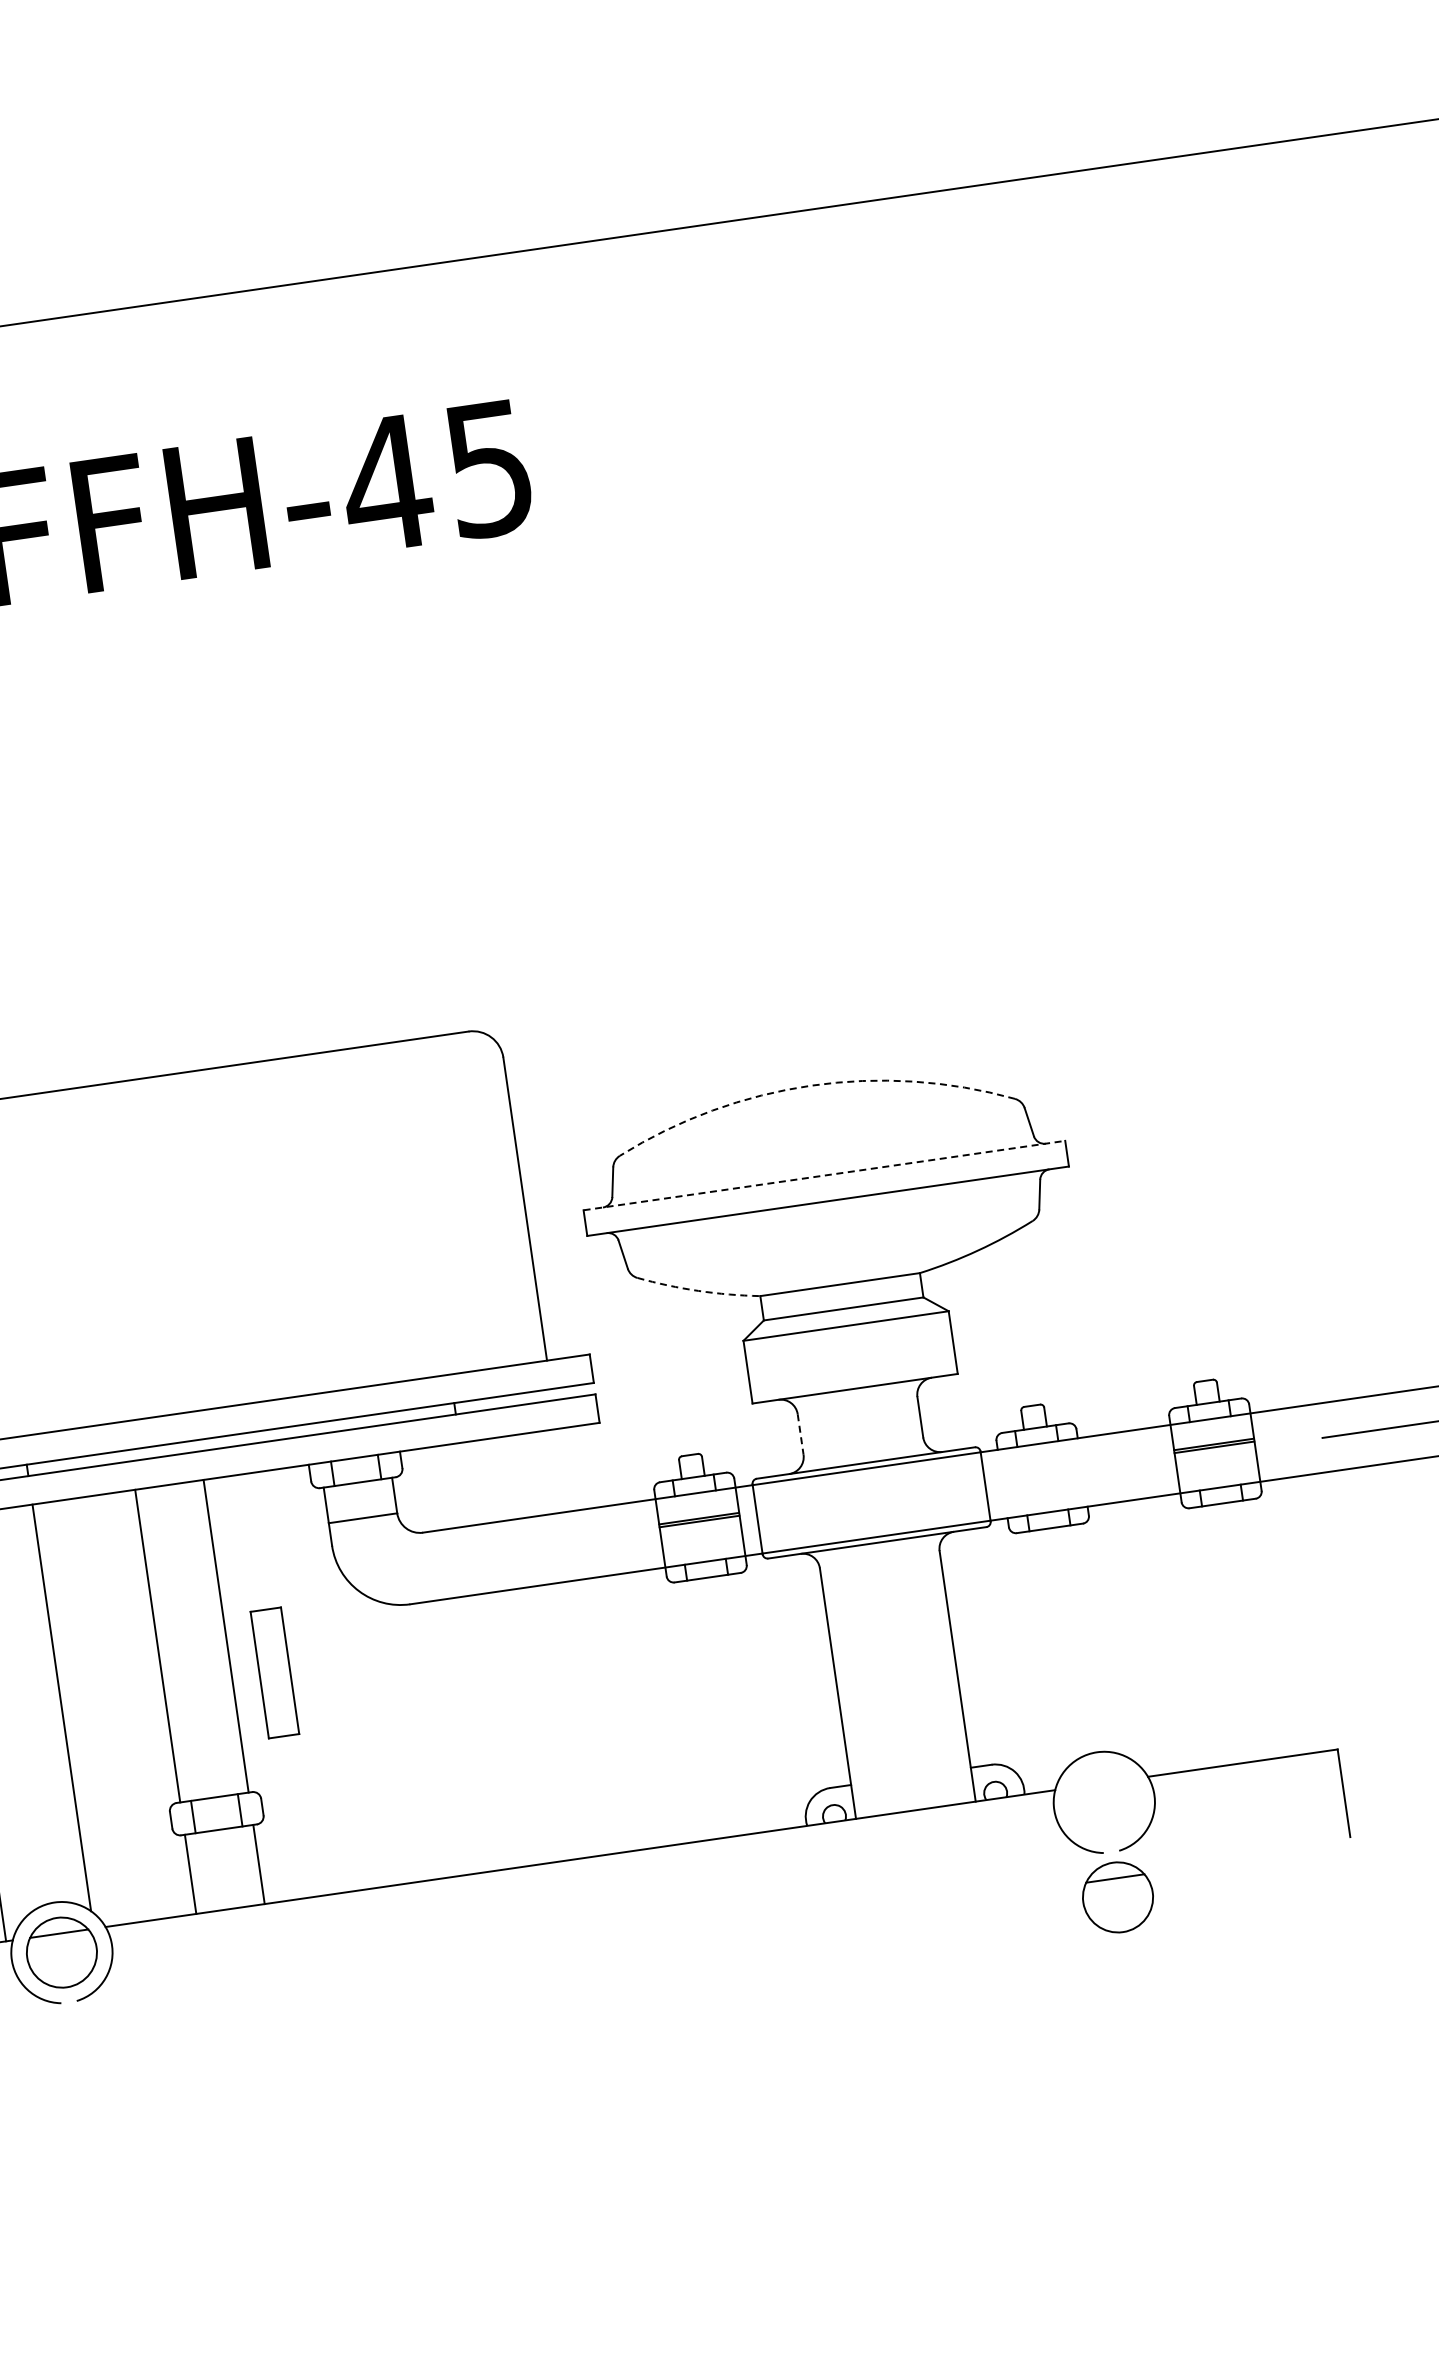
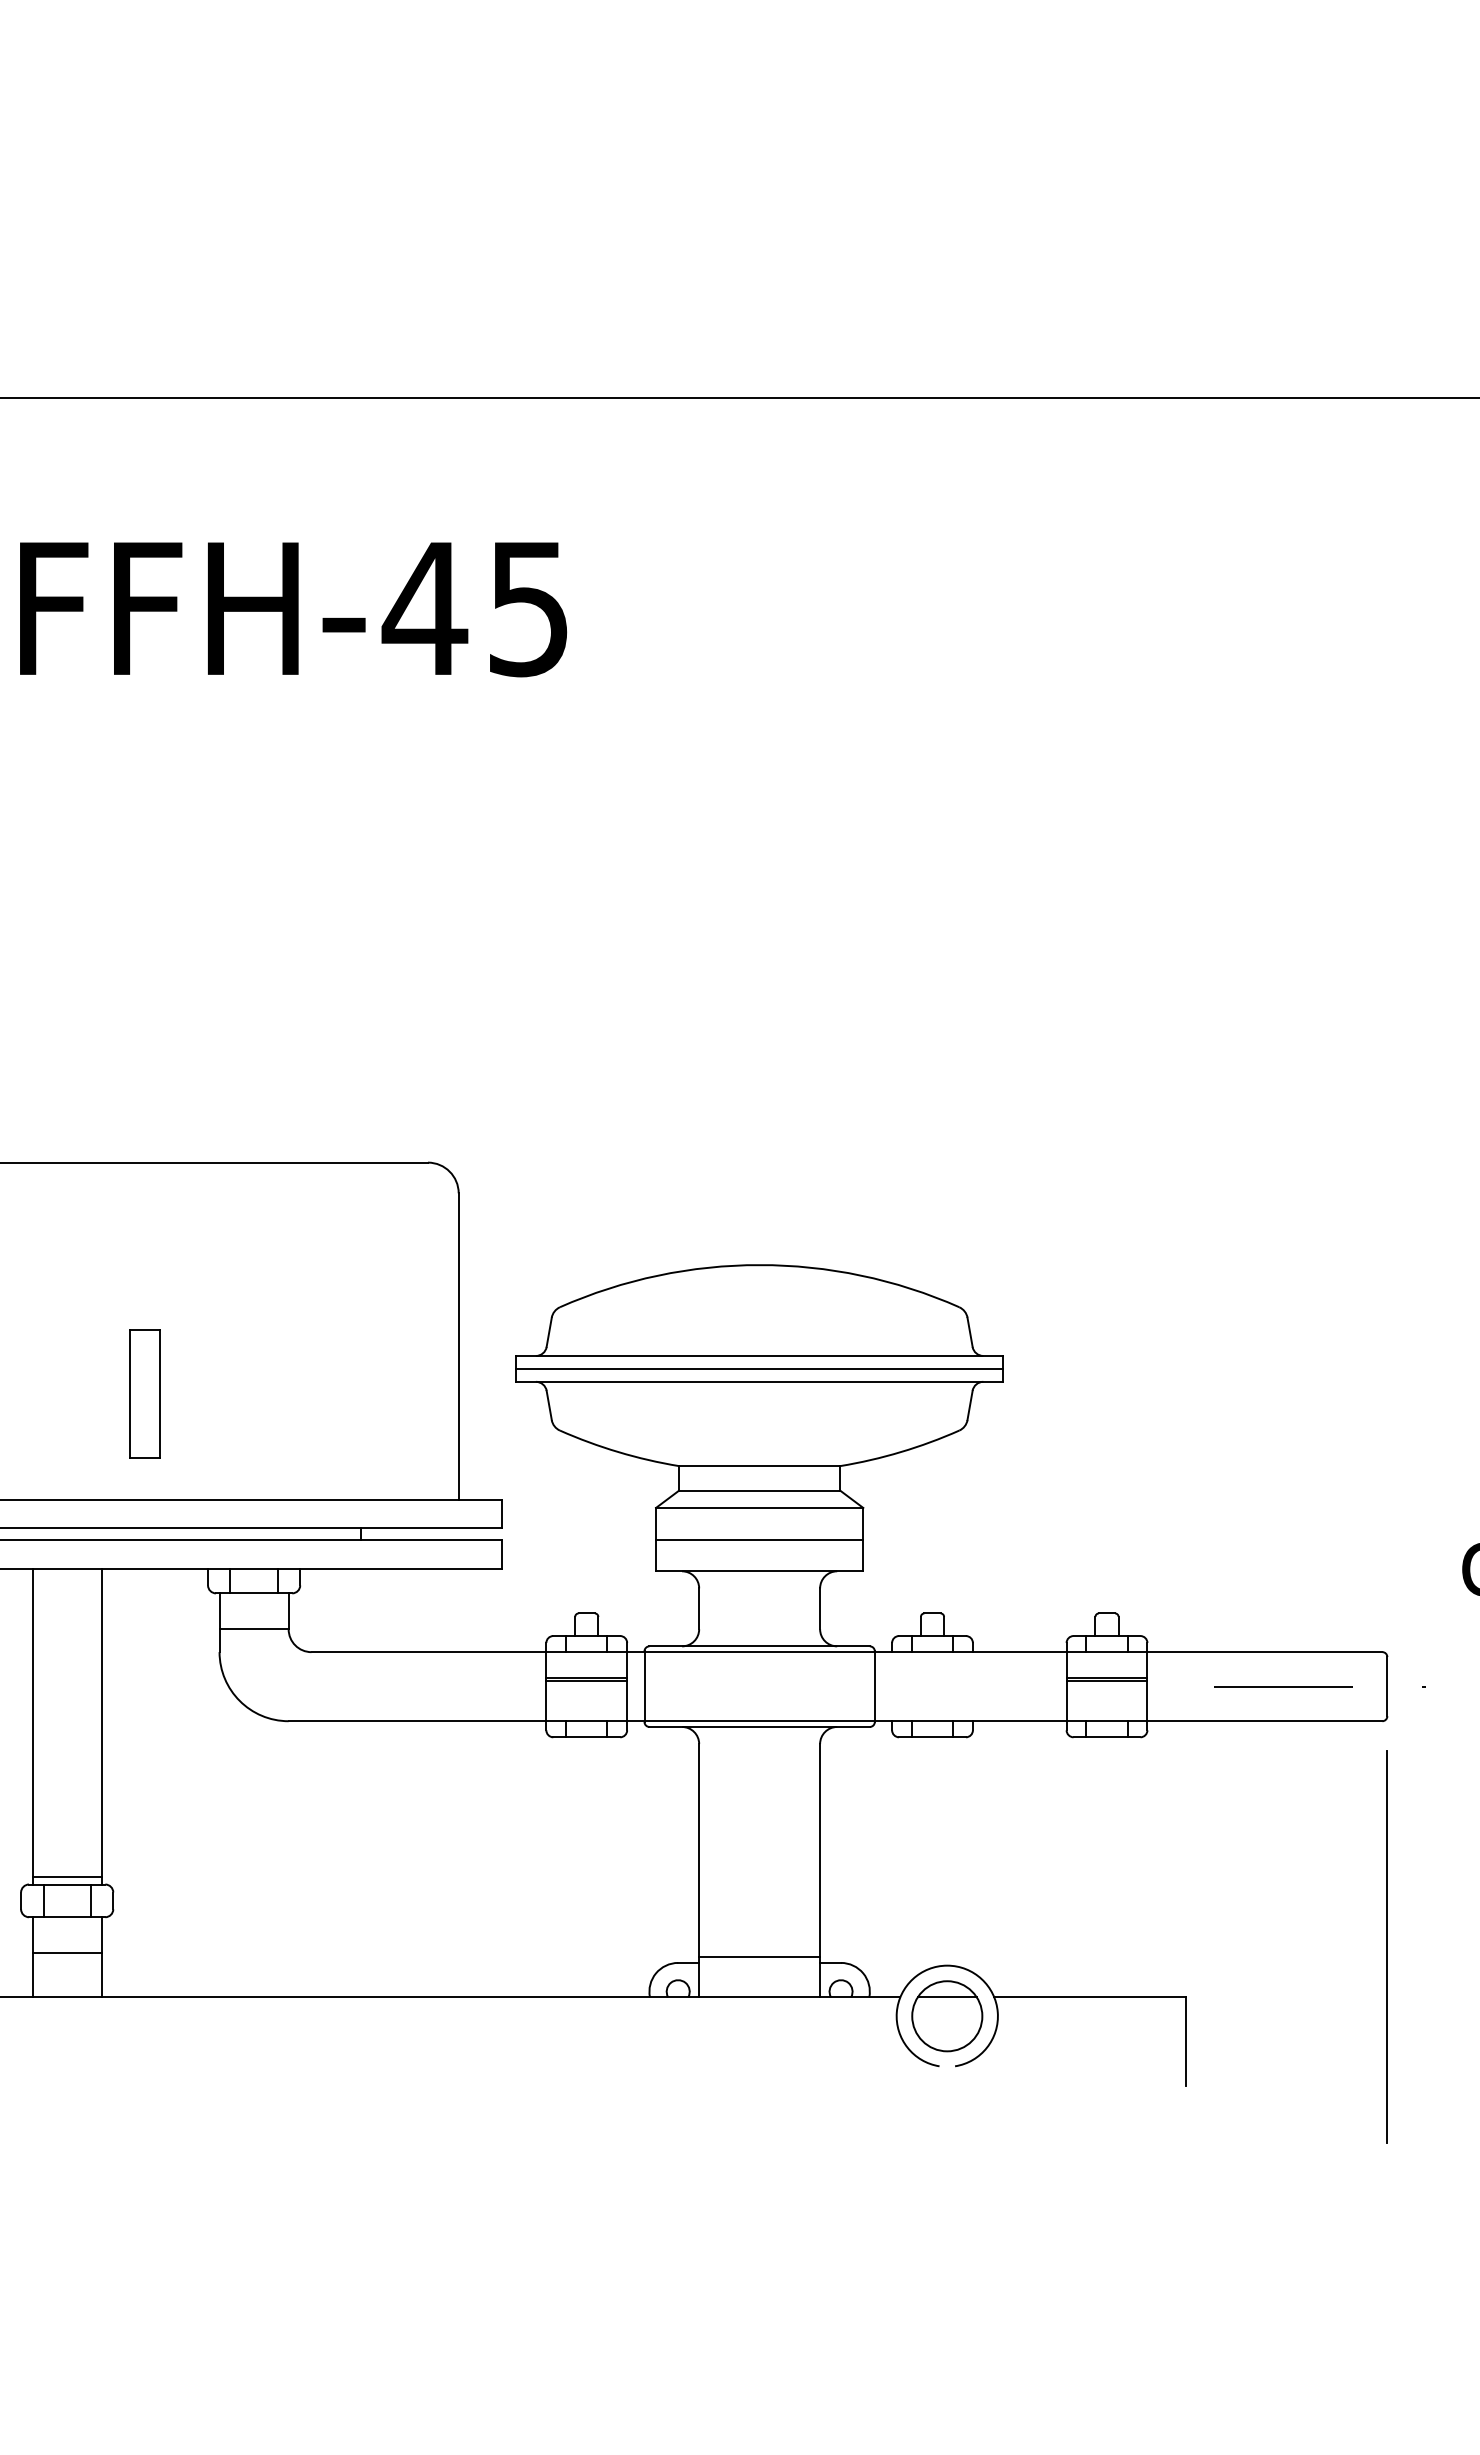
arc: (811, 1086) -> (759, 1265), dashed -> solid
line: (825, 1175) -> (760, 1355), dashed -> solid
line: (826, 1188) -> (759, 1368), added
arc: (698, 1291) -> (618, 1452), dashed -> solid
line: (850, 1357) -> (759, 1539), added
line: (801, 1435) -> (699, 1609), dashed -> solid
part: (274, 1672) -> (144, 1393), moved
line: (910, 1771) -> (759, 1957), added
line: (212, 1790) -> (66, 1877), added
line: (223, 1865) -> (66, 1953), added
part: (1118, 1897) -> (947, 2016), moved

